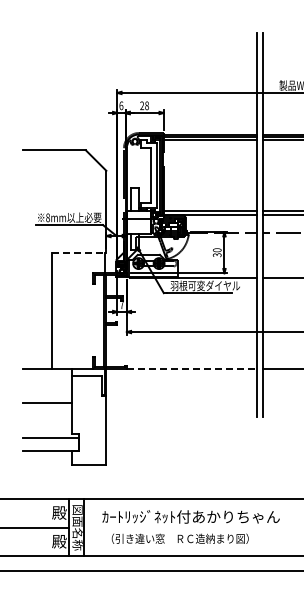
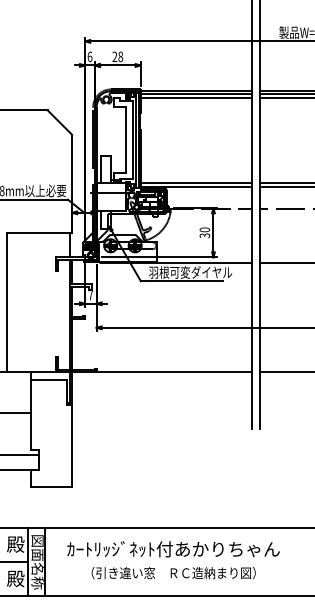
line: (79, 252) -> (39, 232), dashed -> solid
line: (191, 368) -> (173, 371), dashed -> solid
text: (179, 538) -> (172, 572), moved

